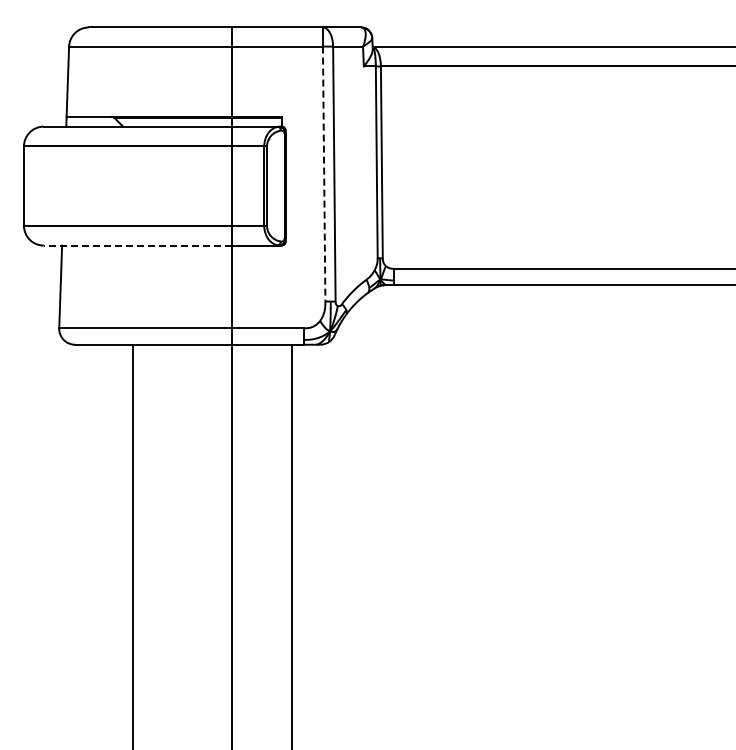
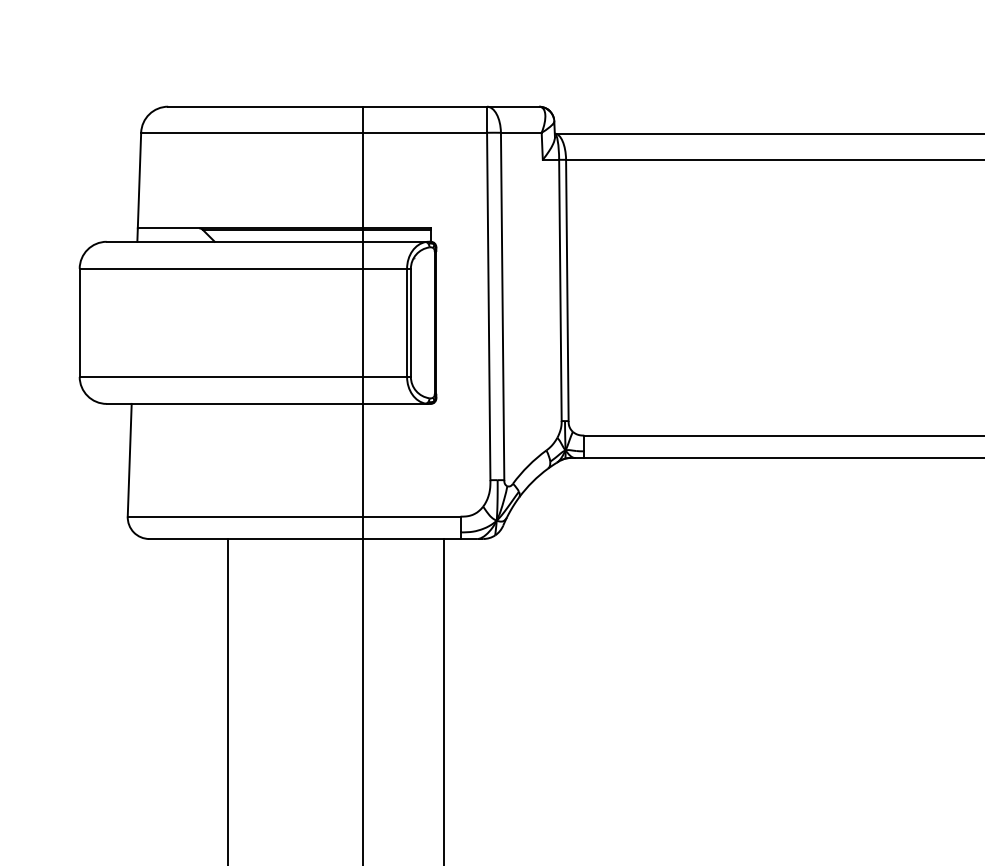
line: (324, 174) -> (489, 307), dashed -> solid
line: (137, 245) -> (234, 403), dashed -> solid

